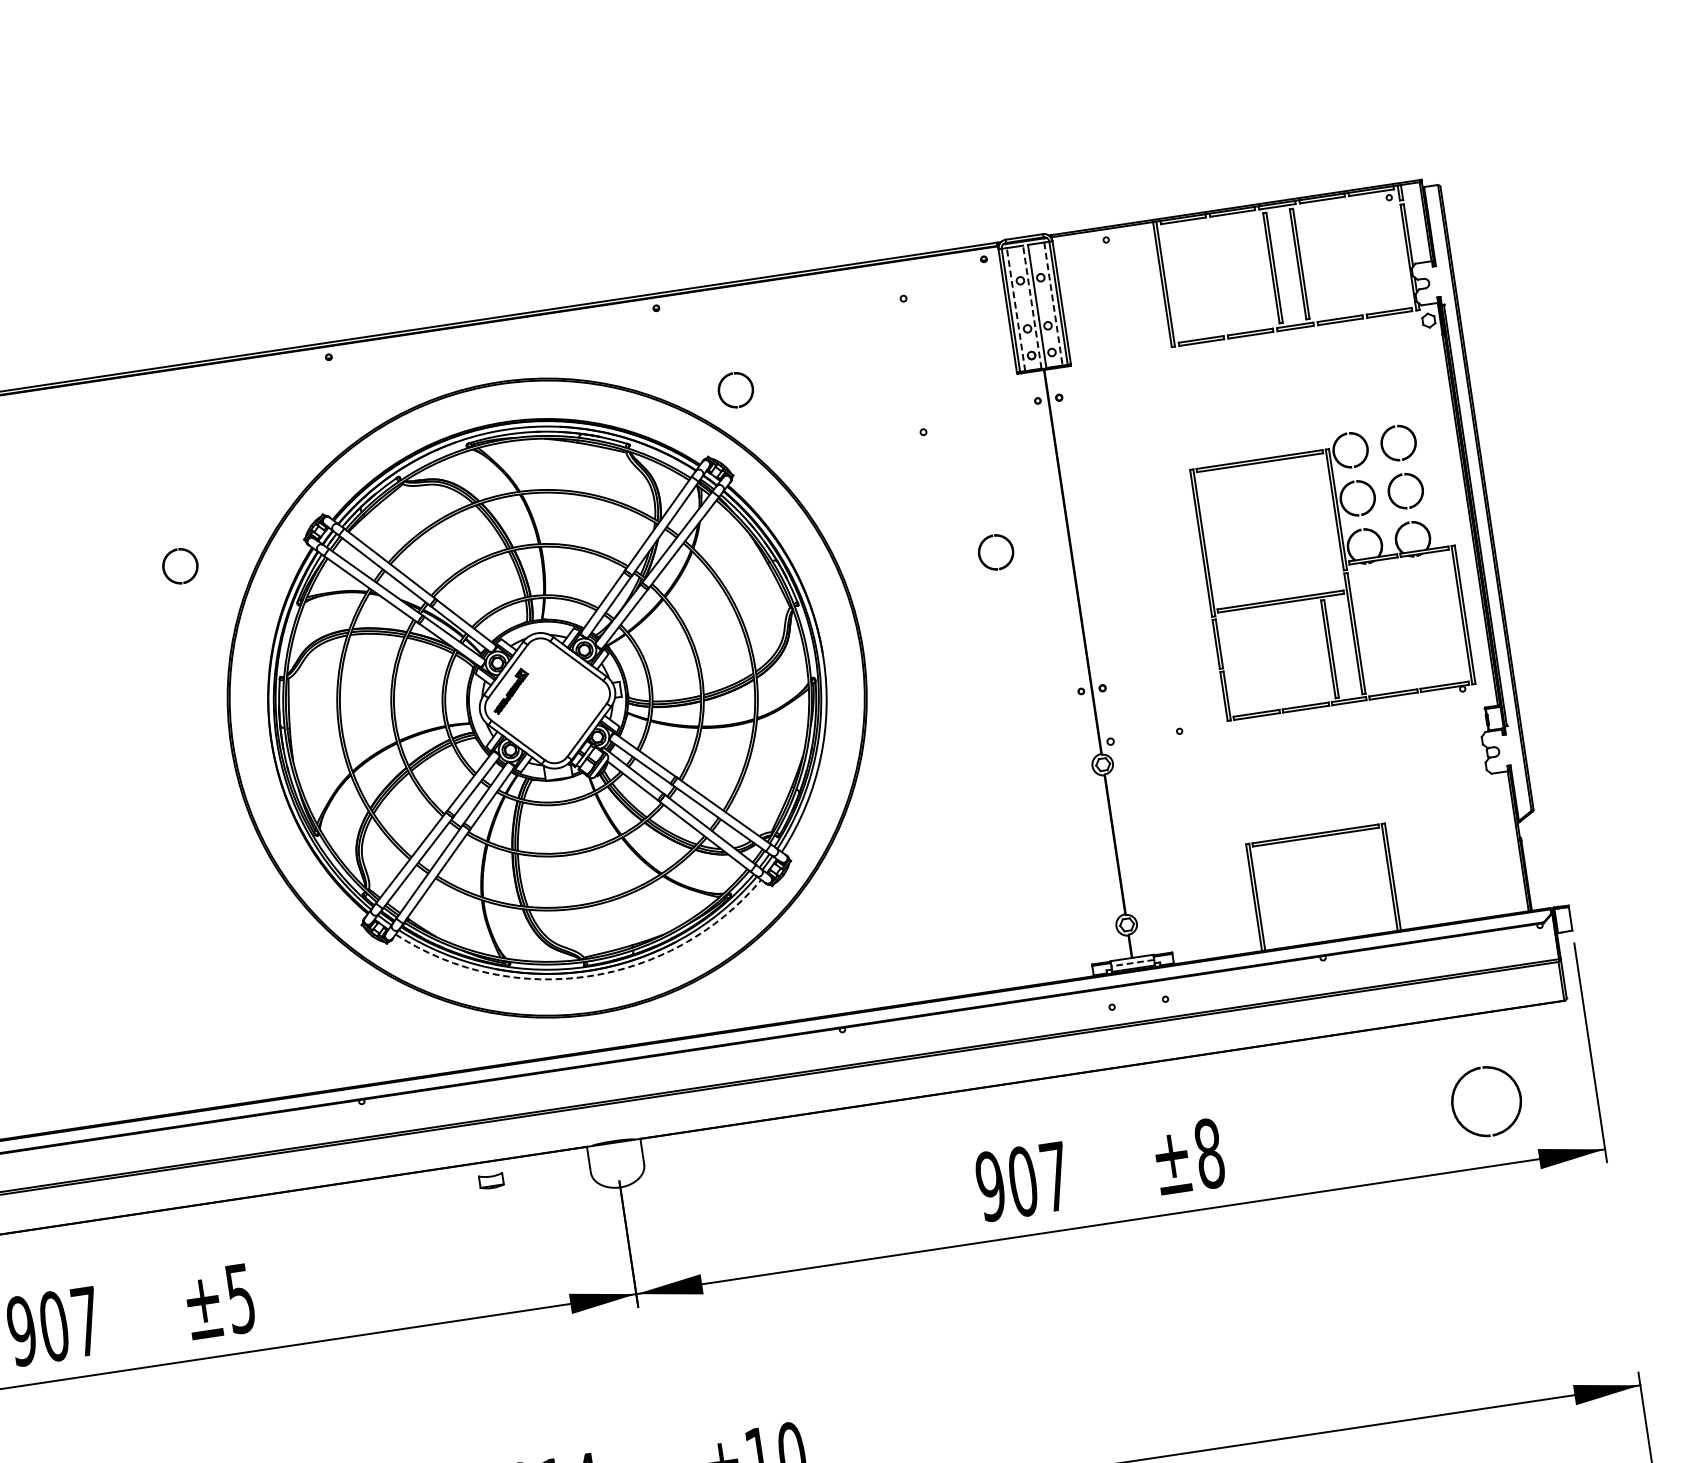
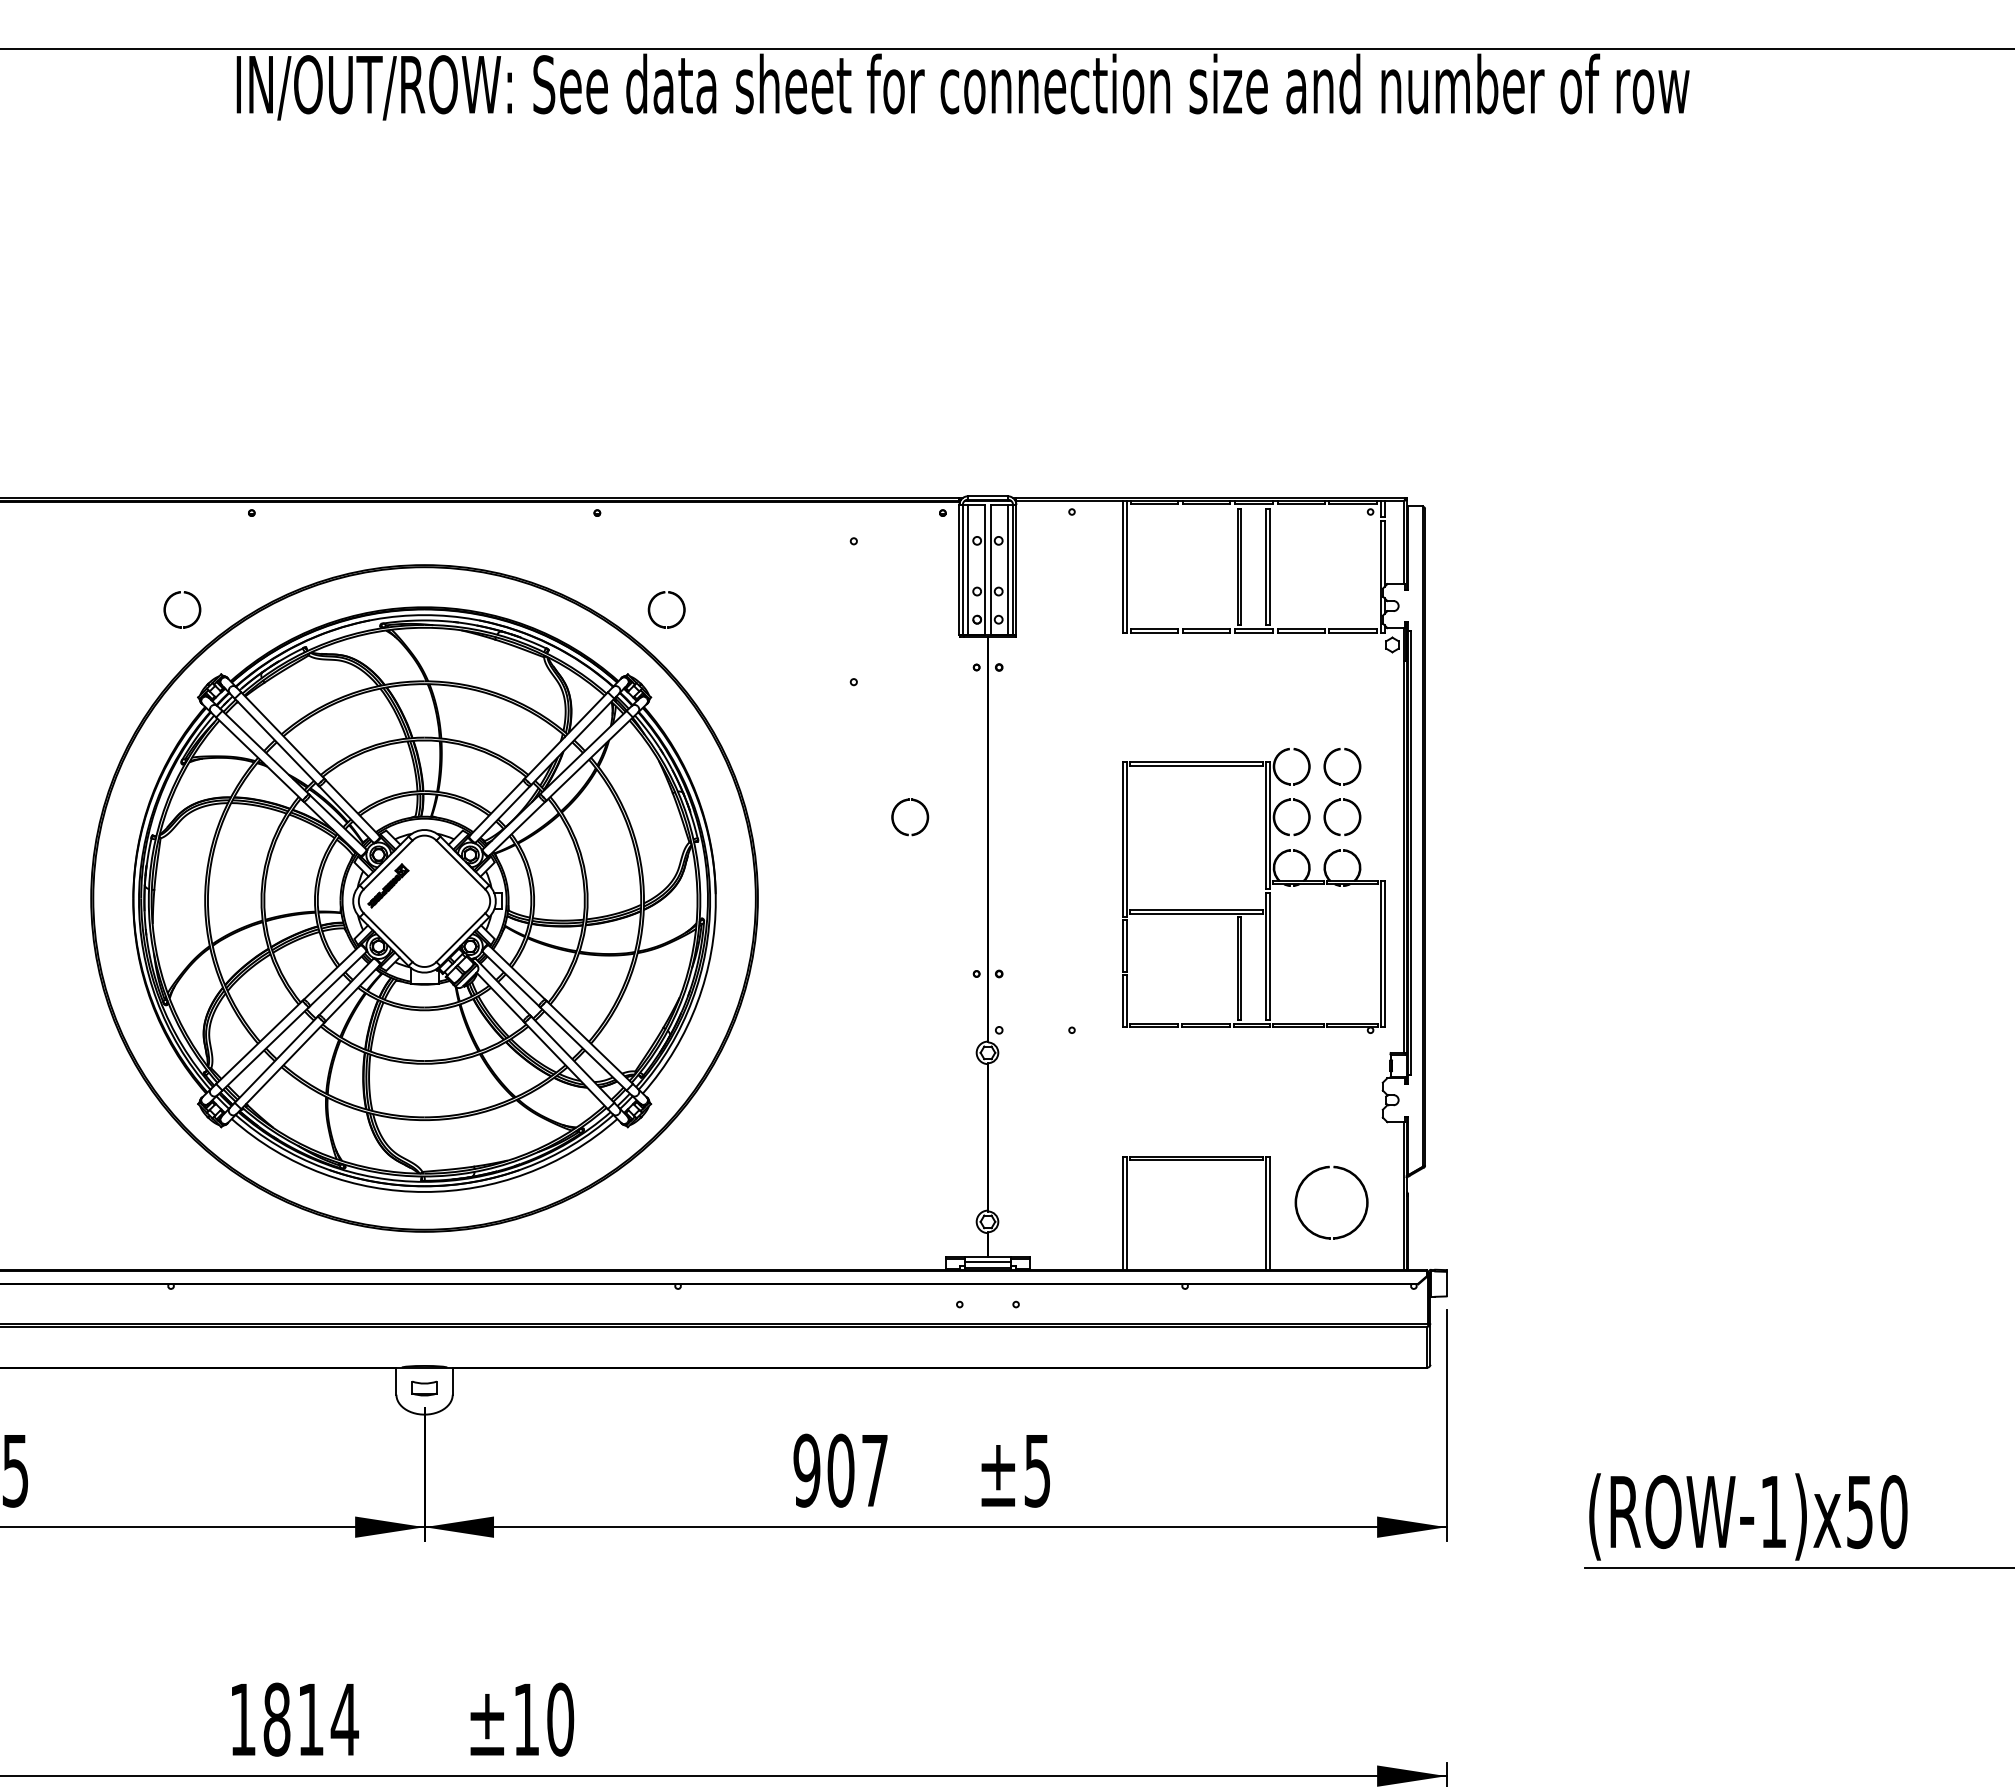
line: (1053, 303) -> (1007, 569), dashed -> solid
line: (1032, 306) -> (985, 569), dashed -> solid
line: (1016, 309) -> (968, 569), dashed -> solid
part: (173, 552) -> (177, 594), moved
line: (1132, 963) -> (987, 1262), dashed -> solid
arc: (588, 975) -> (424, 1191), dashed -> solid
part: (1460, 1082) -> (1307, 1178), moved
text: (1209, 1153) -> (1037, 1470), ±8 -> ±5
part: (491, 1181) -> (424, 1388), moved

